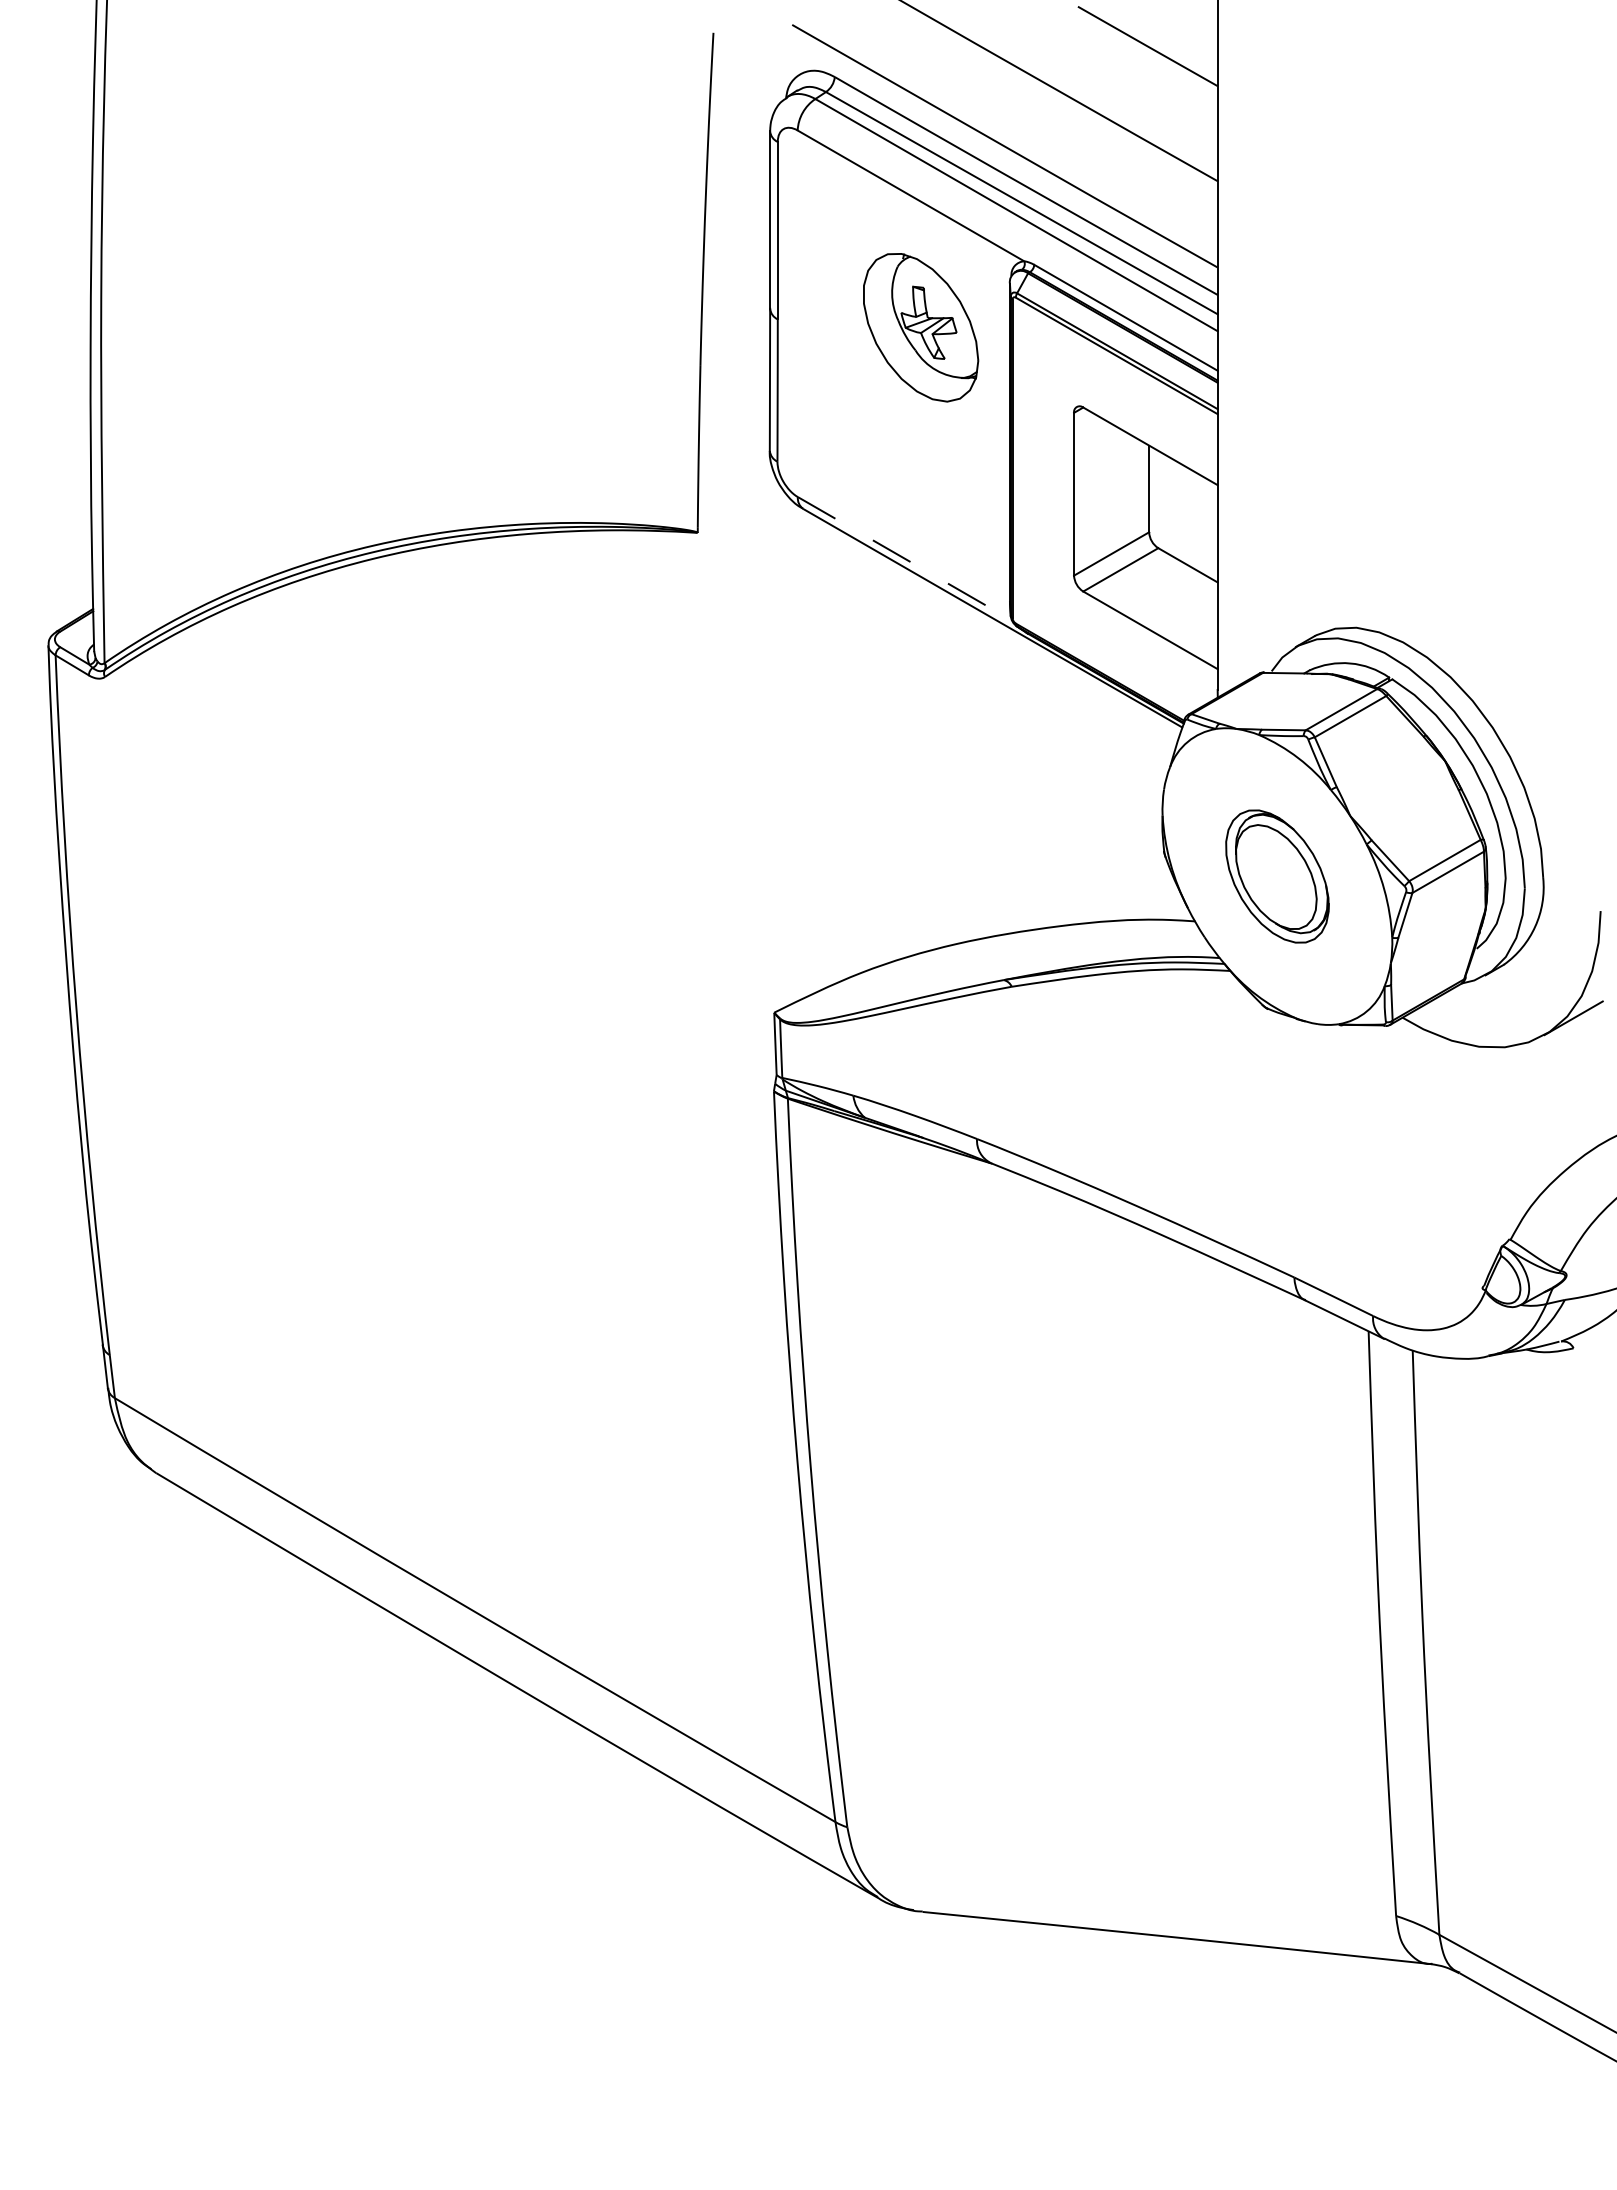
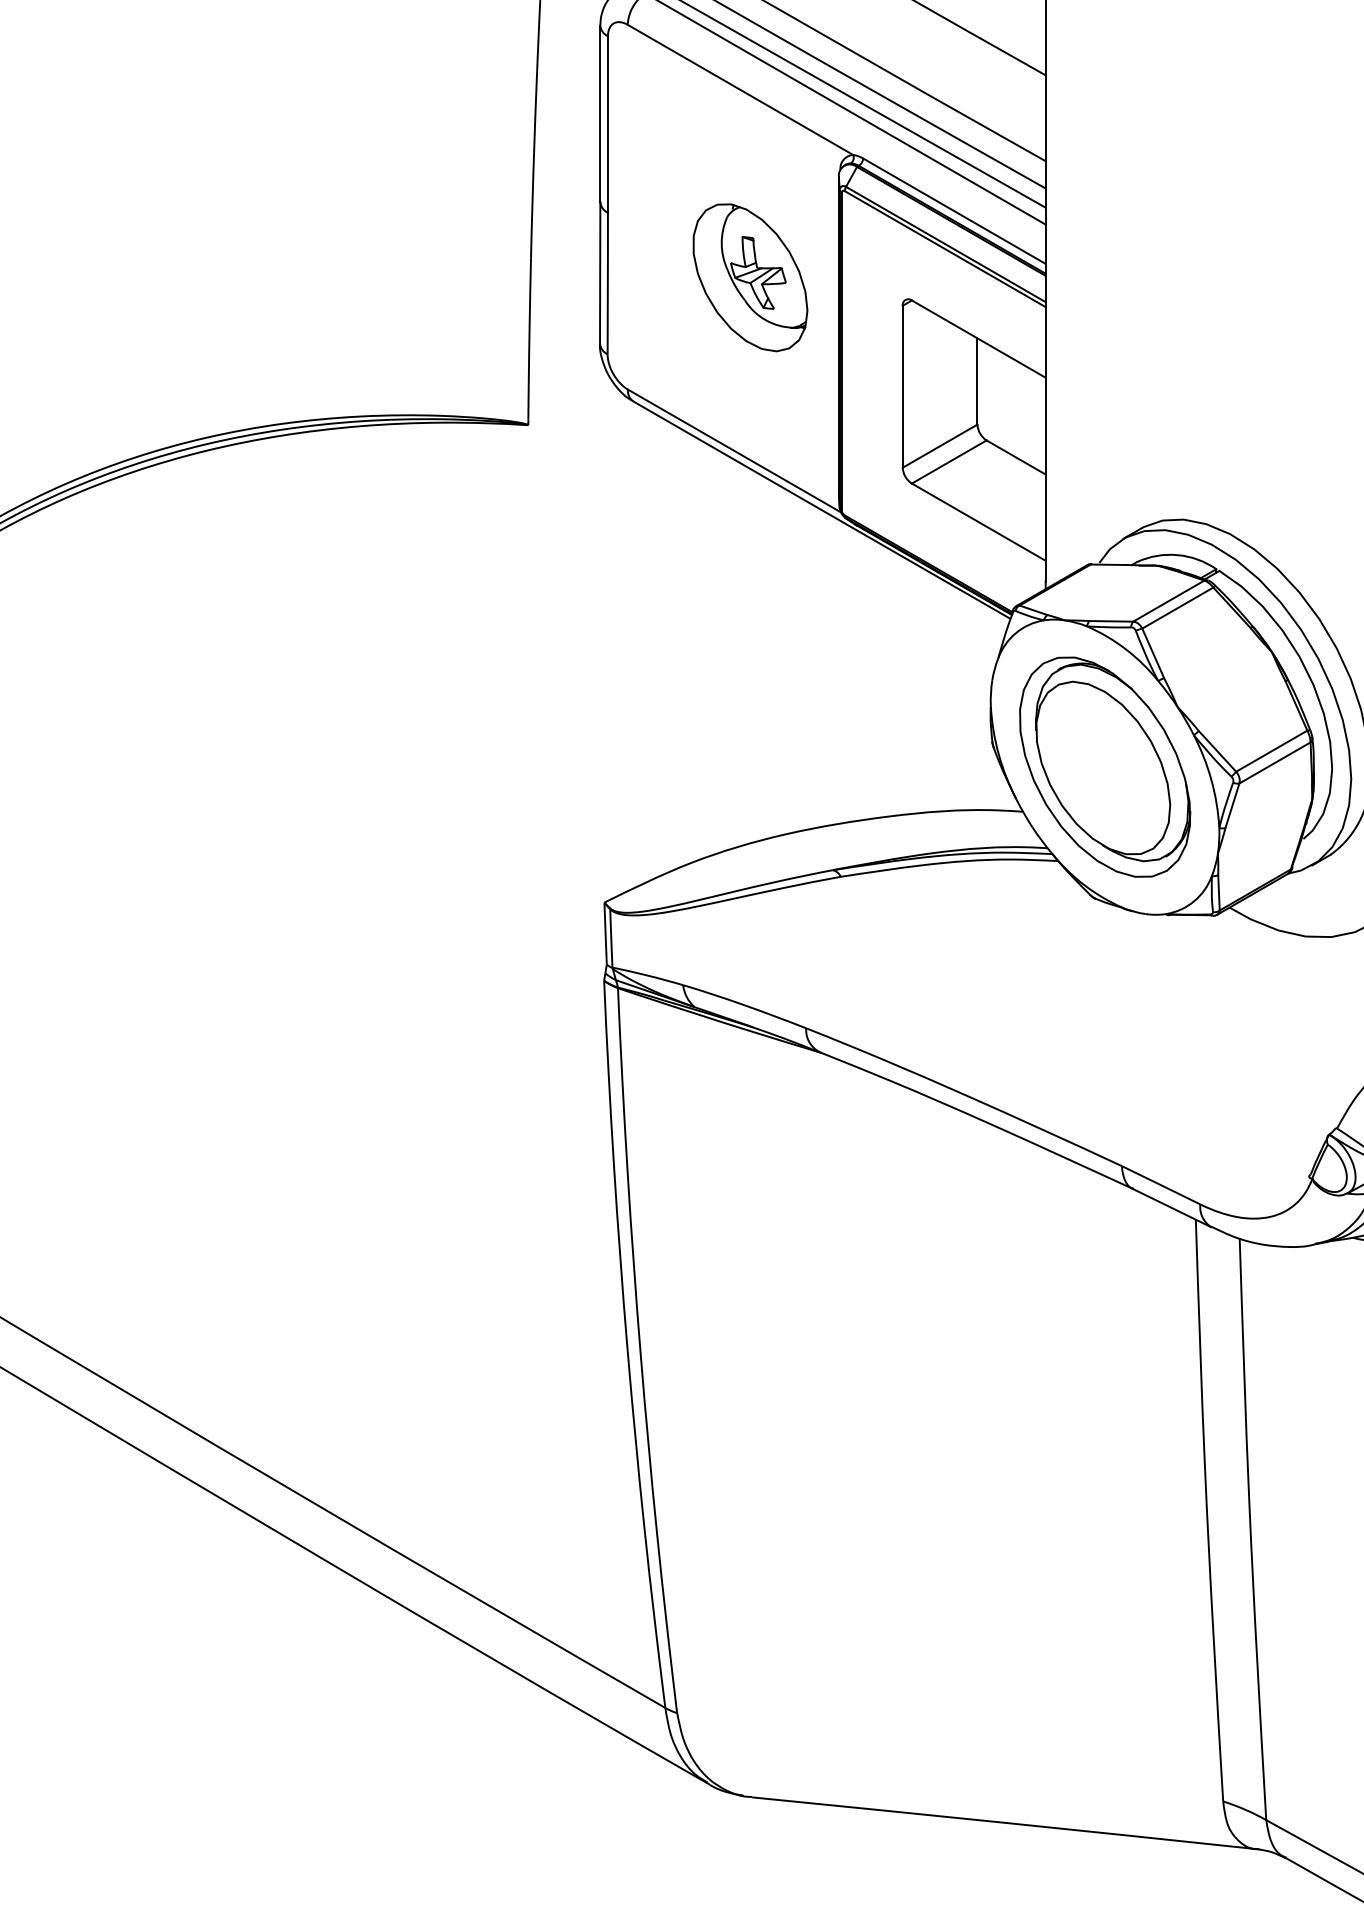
part: (921, 327) -> (750, 277), moved
line: (904, 558) -> (734, 450), dashed -> solid
part: (1277, 876) -> (1105, 767), size x1.67

